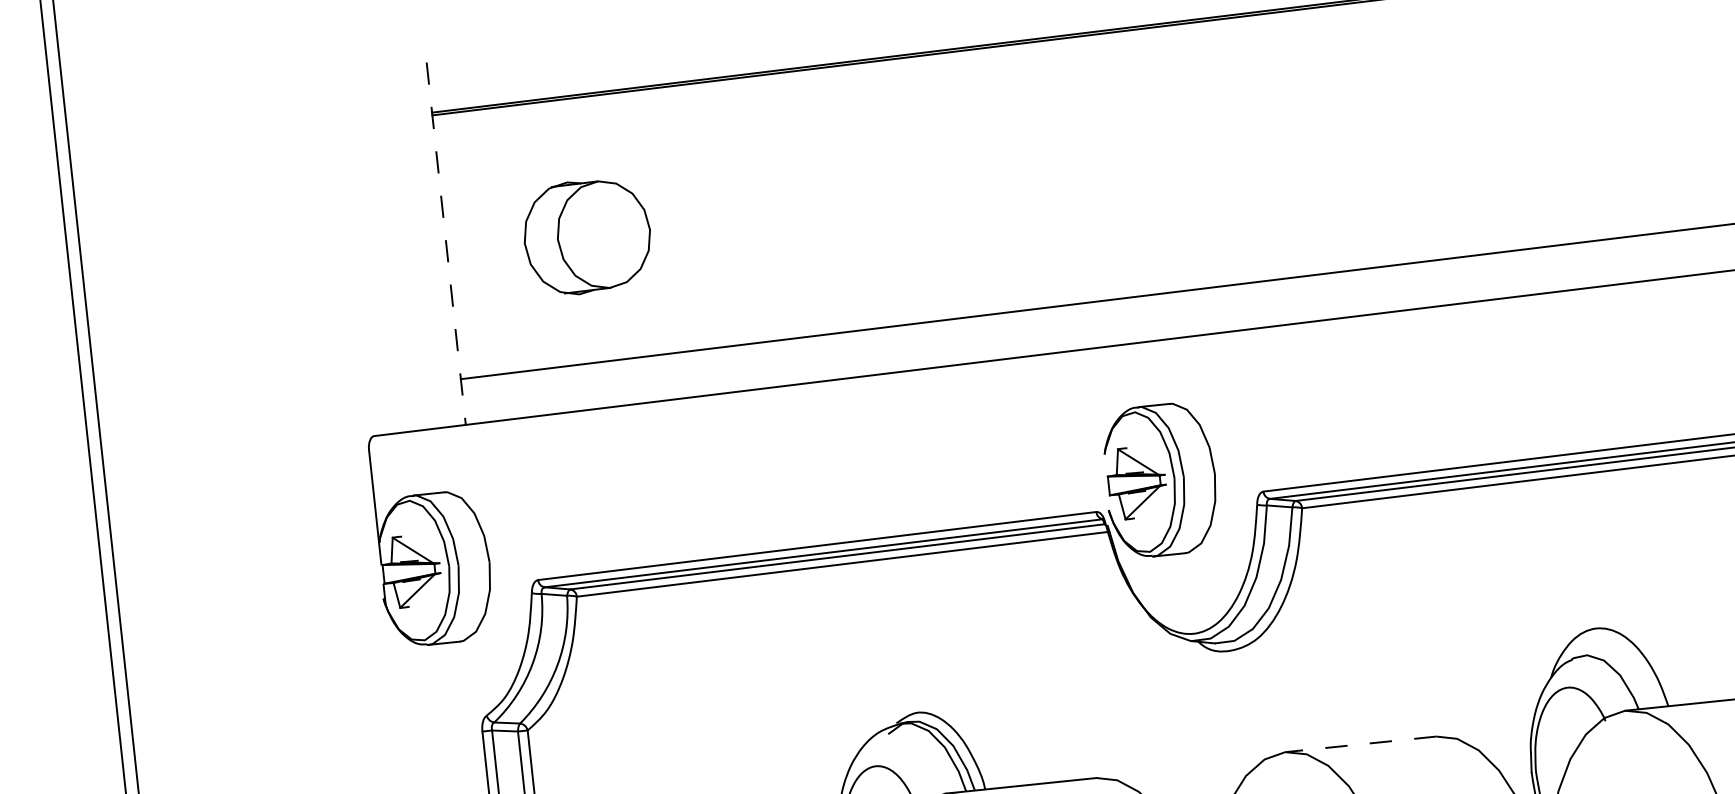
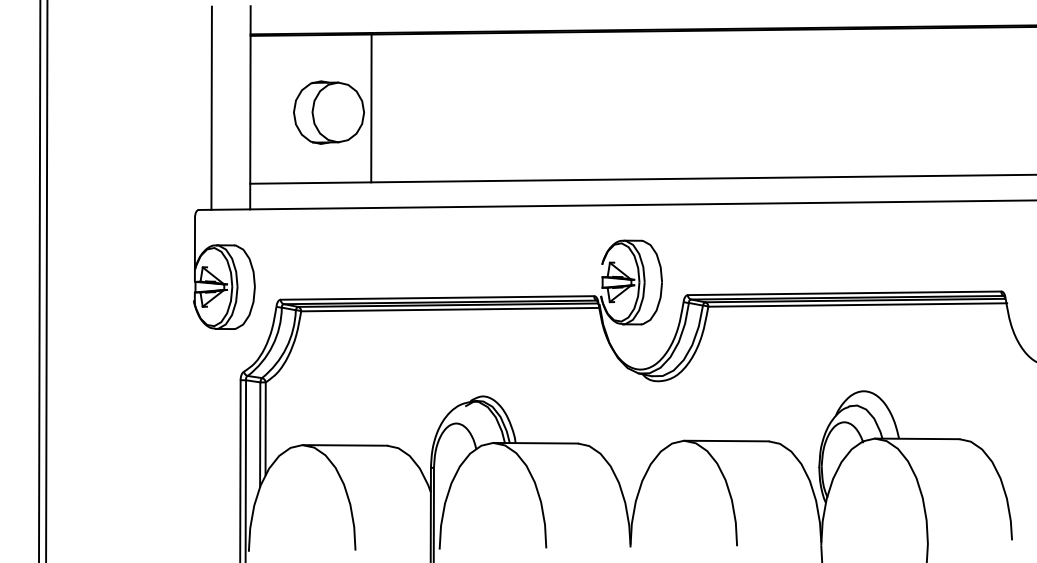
line: (662, 221) -> (371, 108), added
line: (446, 243) -> (250, 107), dashed -> solid
line: (376, 250) -> (211, 107), added
line: (1361, 745) -> (726, 441), dashed -> solid

